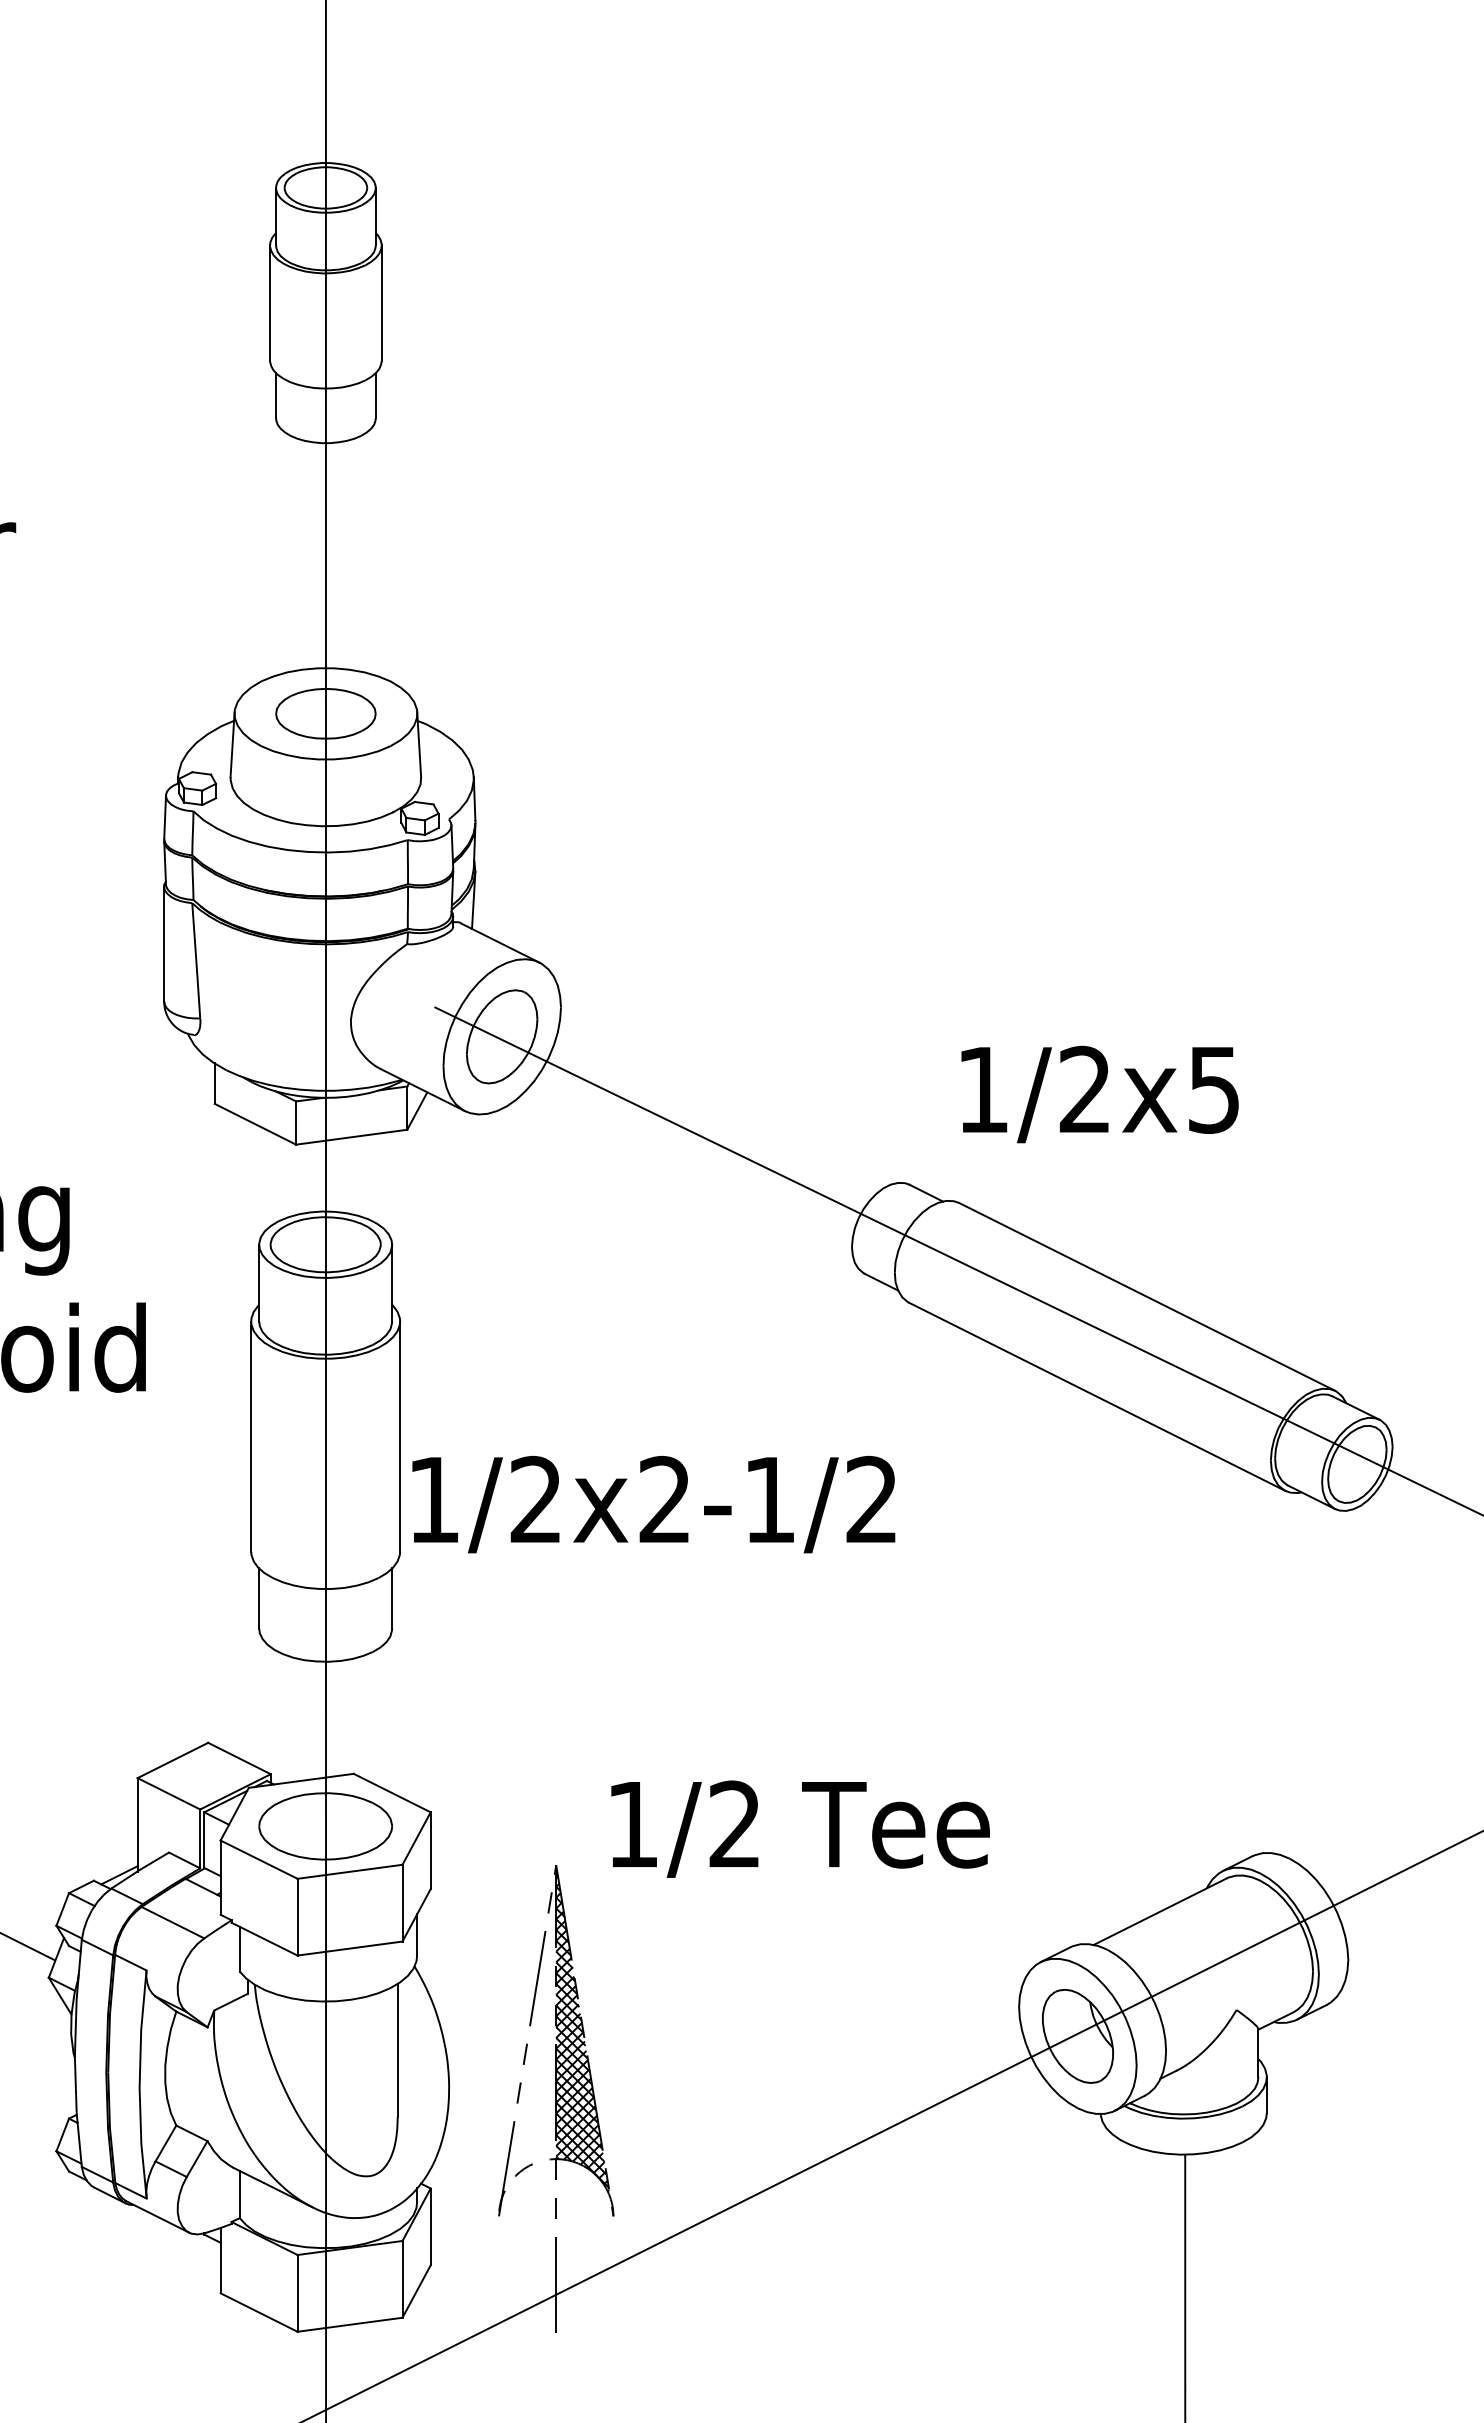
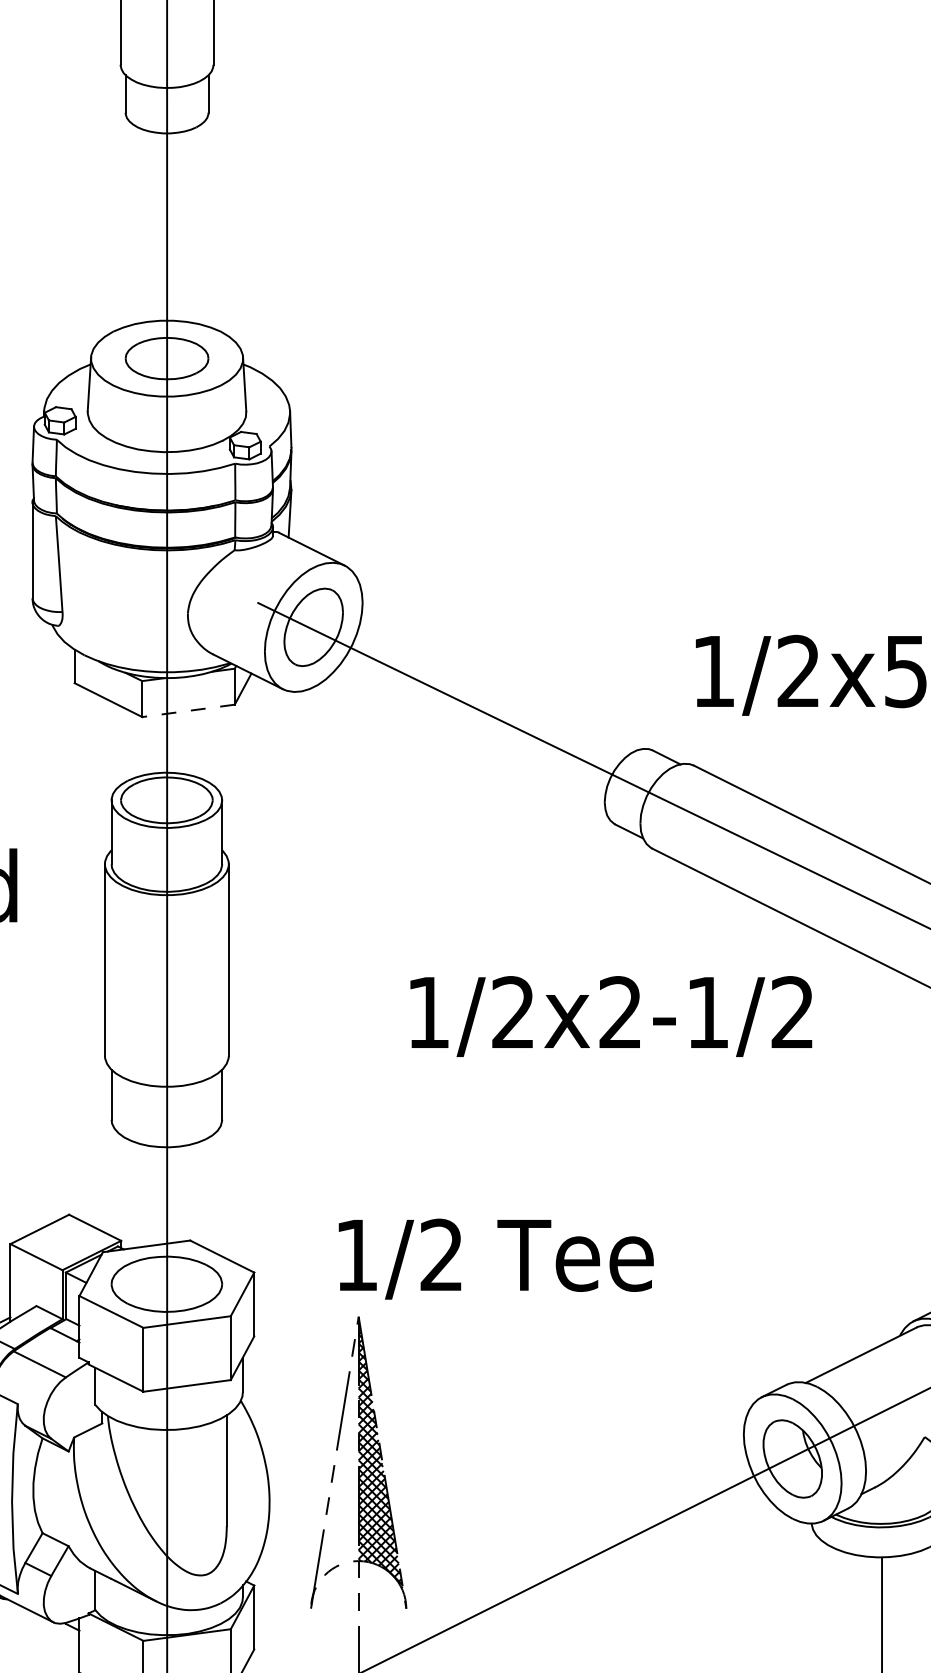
line: (351, 1137) -> (188, 711), solid -> dashed
text: (653, 1504) -> (611, 1016), moved
text: (800, 1828) -> (496, 1258), moved

